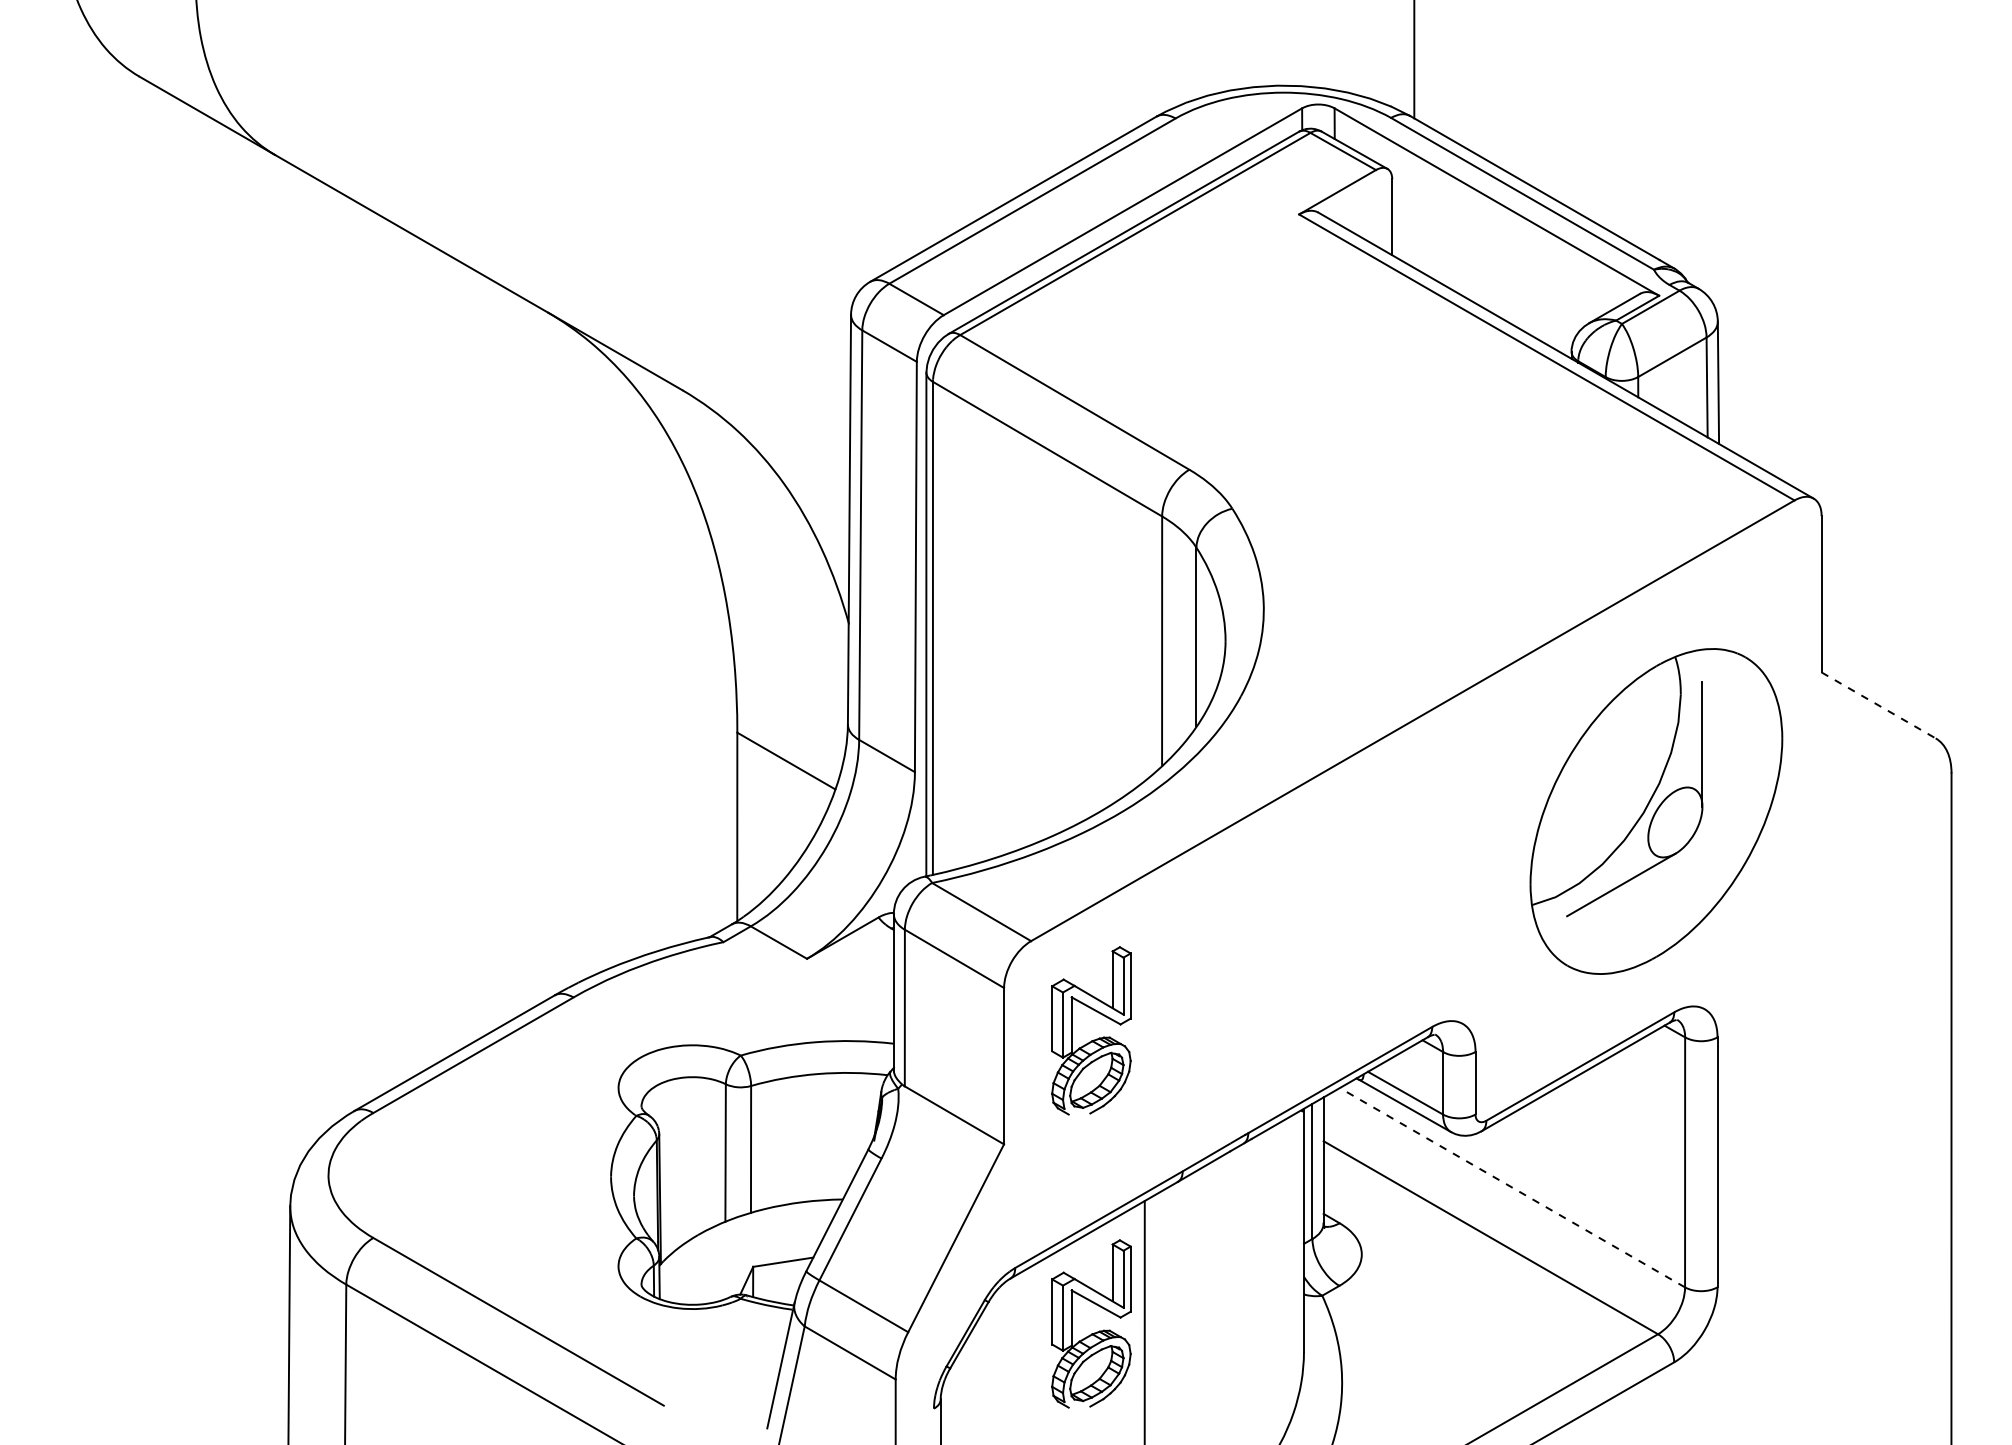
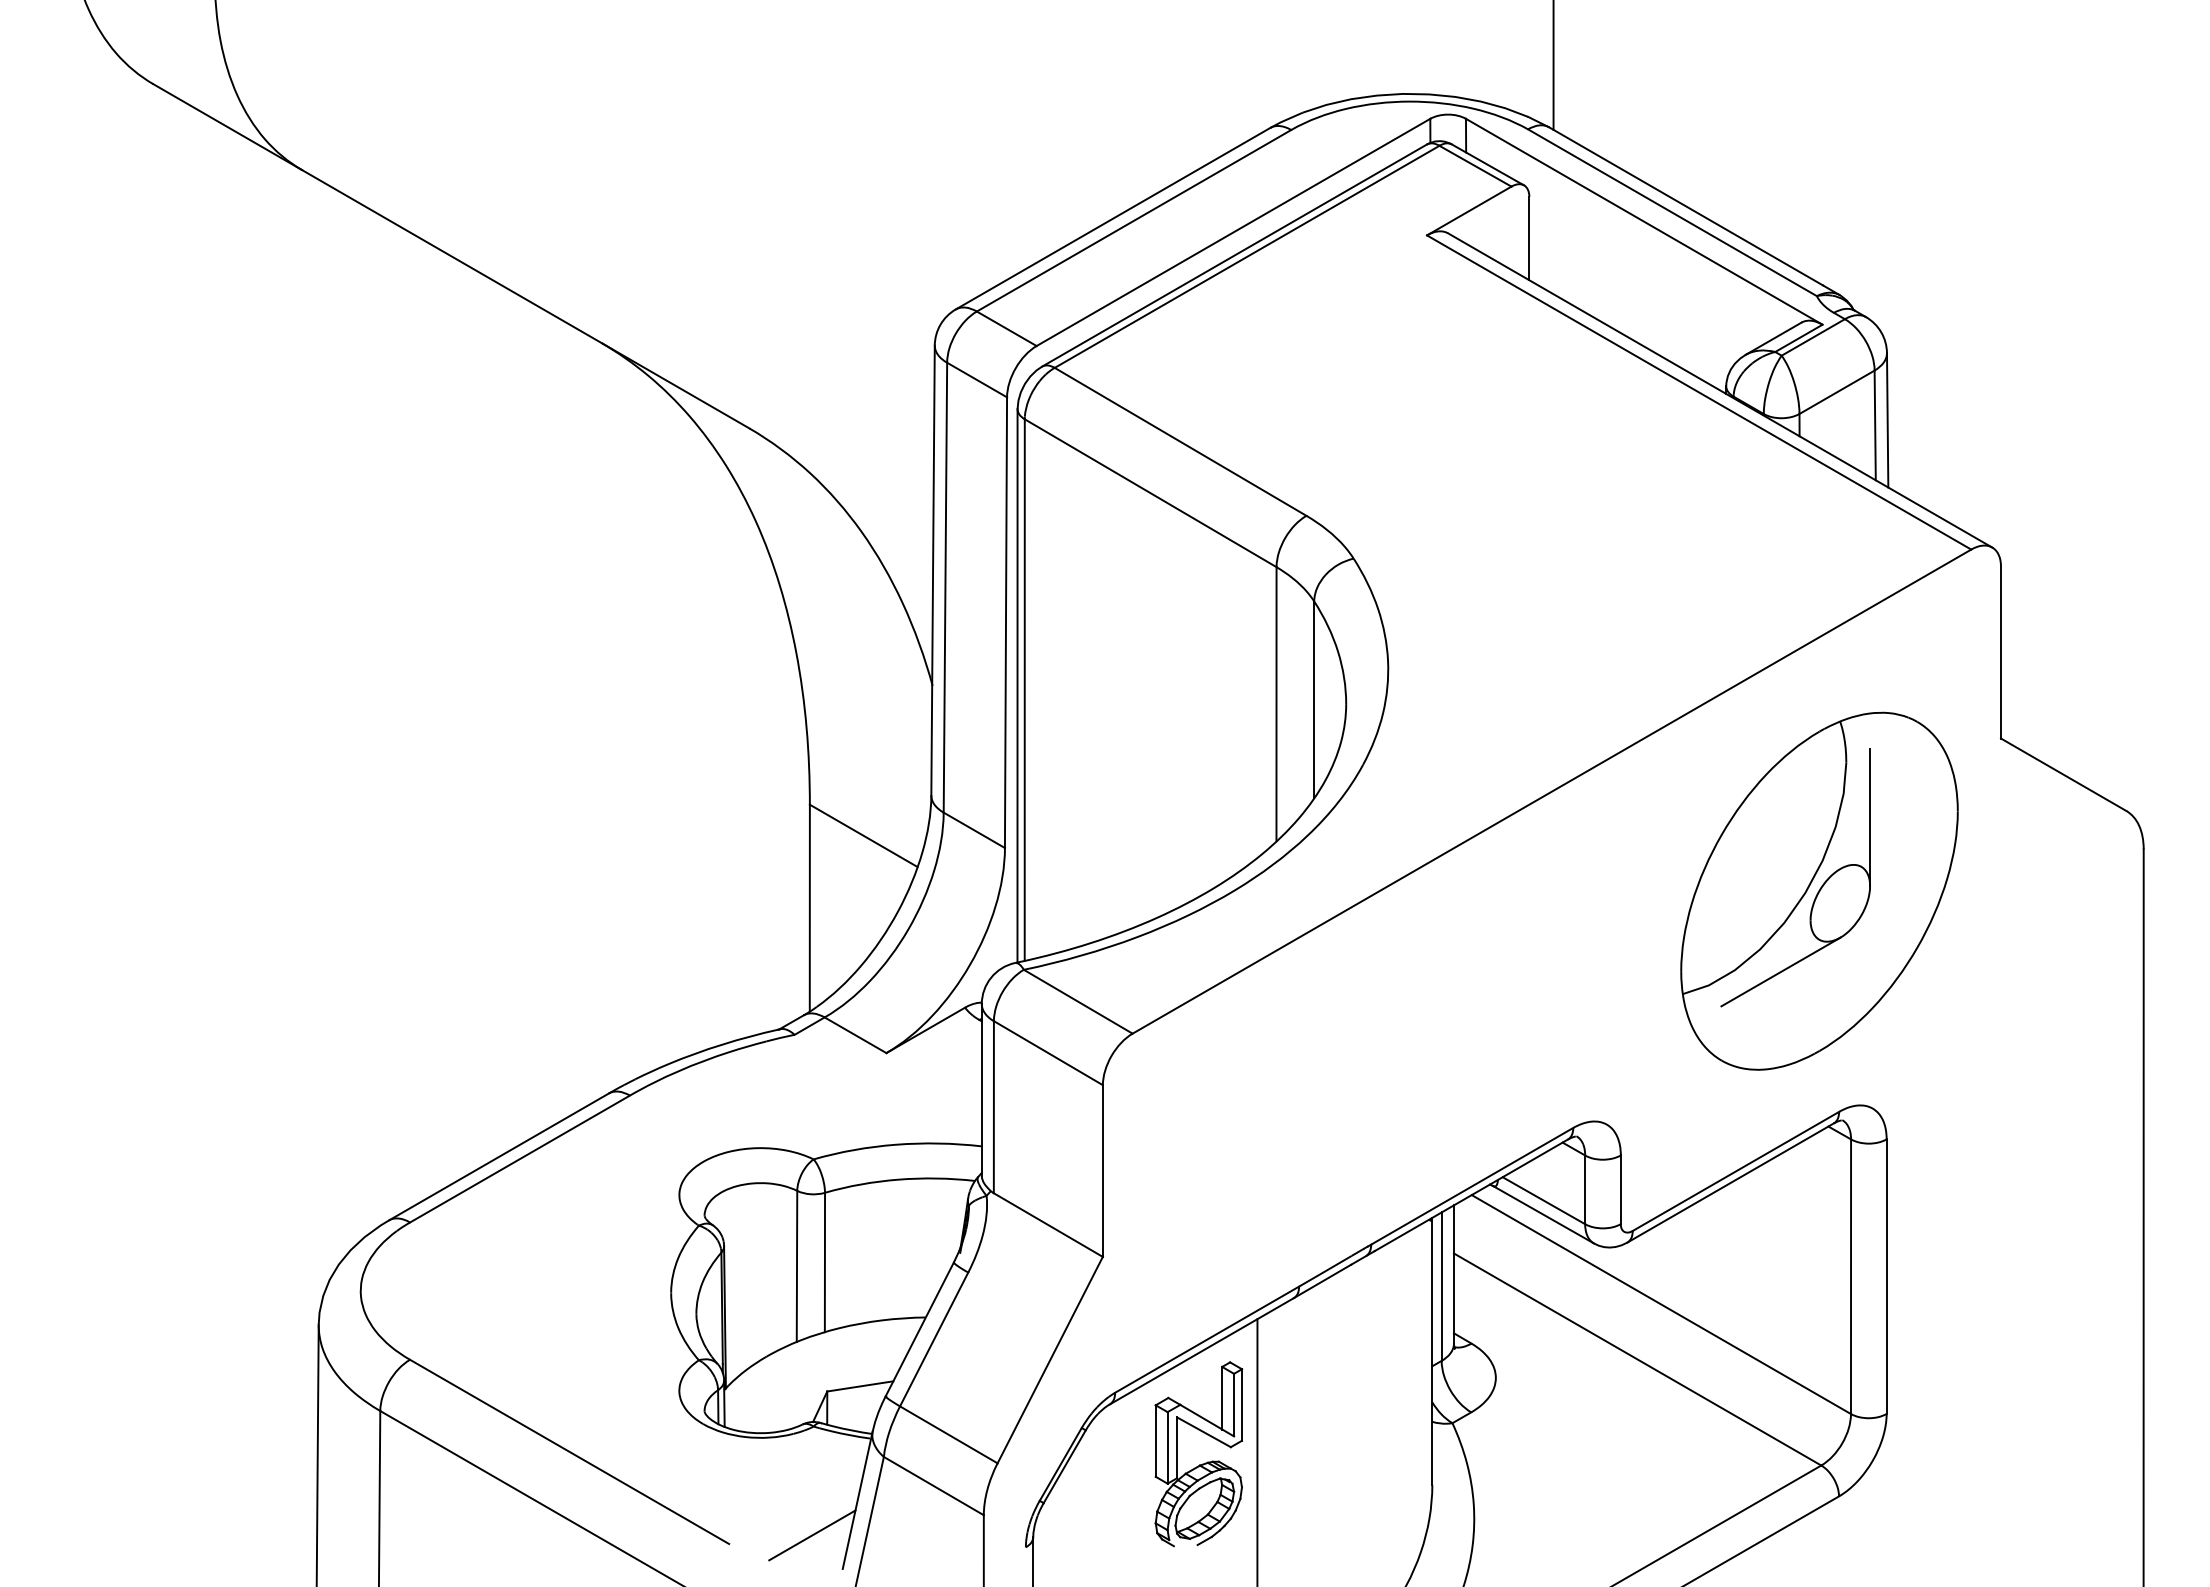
line: (1879, 705) -> (2064, 774), dashed -> solid
part: (1094, 1039) -> (1202, 1141), removed
line: (1512, 1187) -> (1661, 1304), dashed -> solid
line: (739, 1397) -> (812, 1535), added

